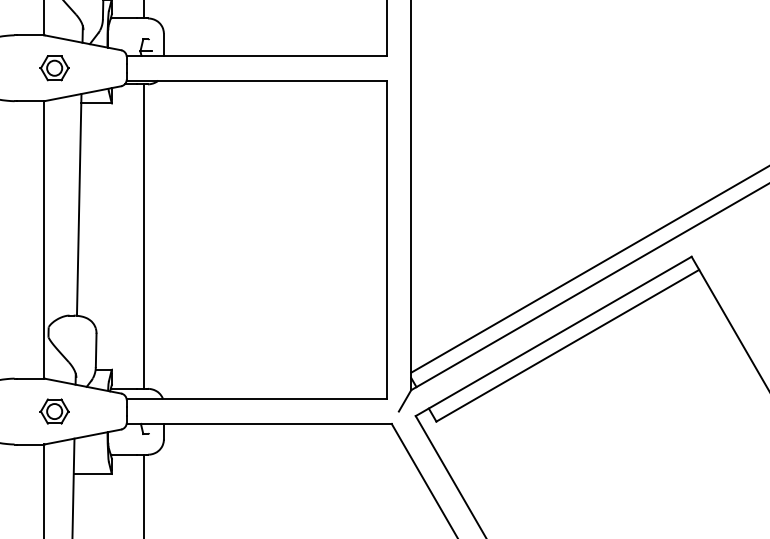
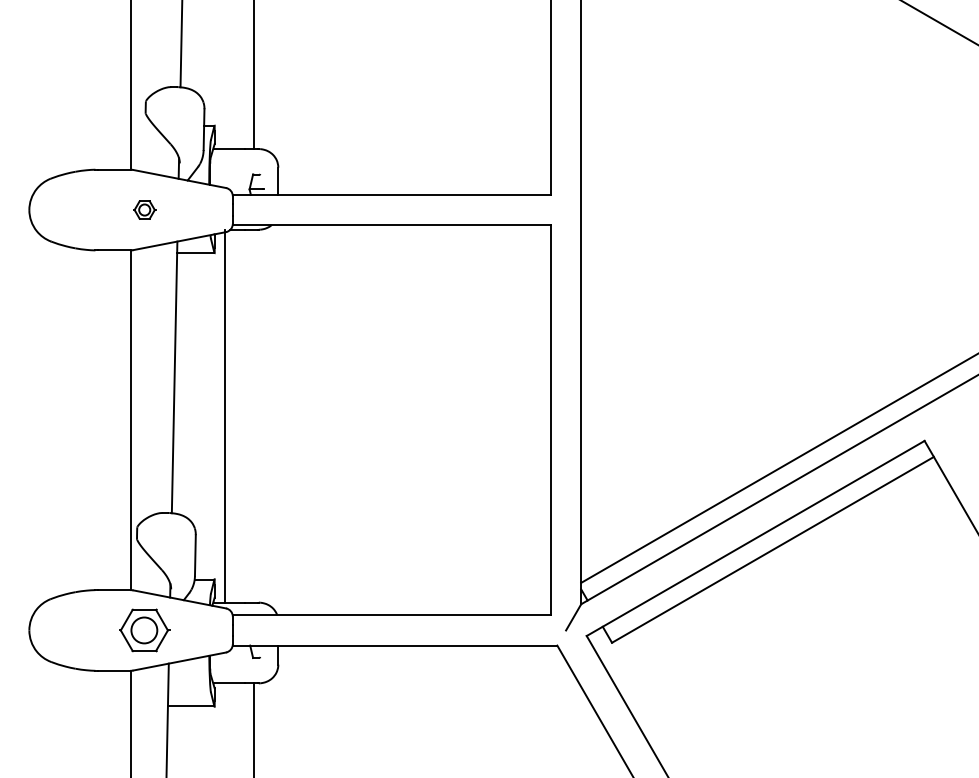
part: (54, 67) -> (144, 209), size x0.6
line: (143, 236) -> (224, 415), moved
part: (54, 411) -> (144, 630), size x1.4

